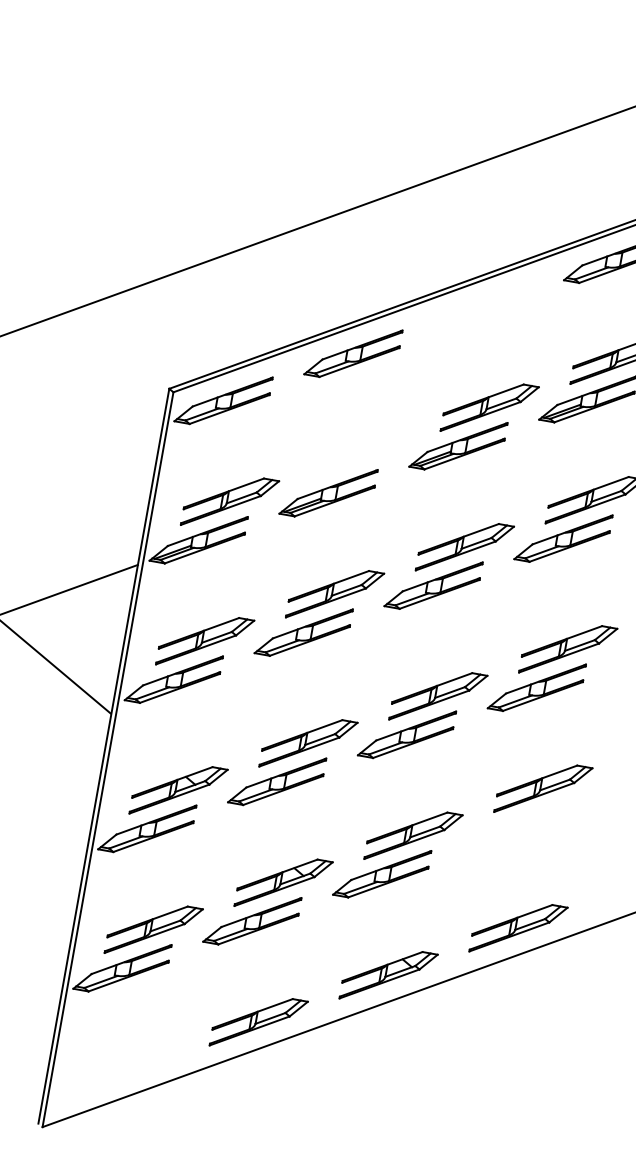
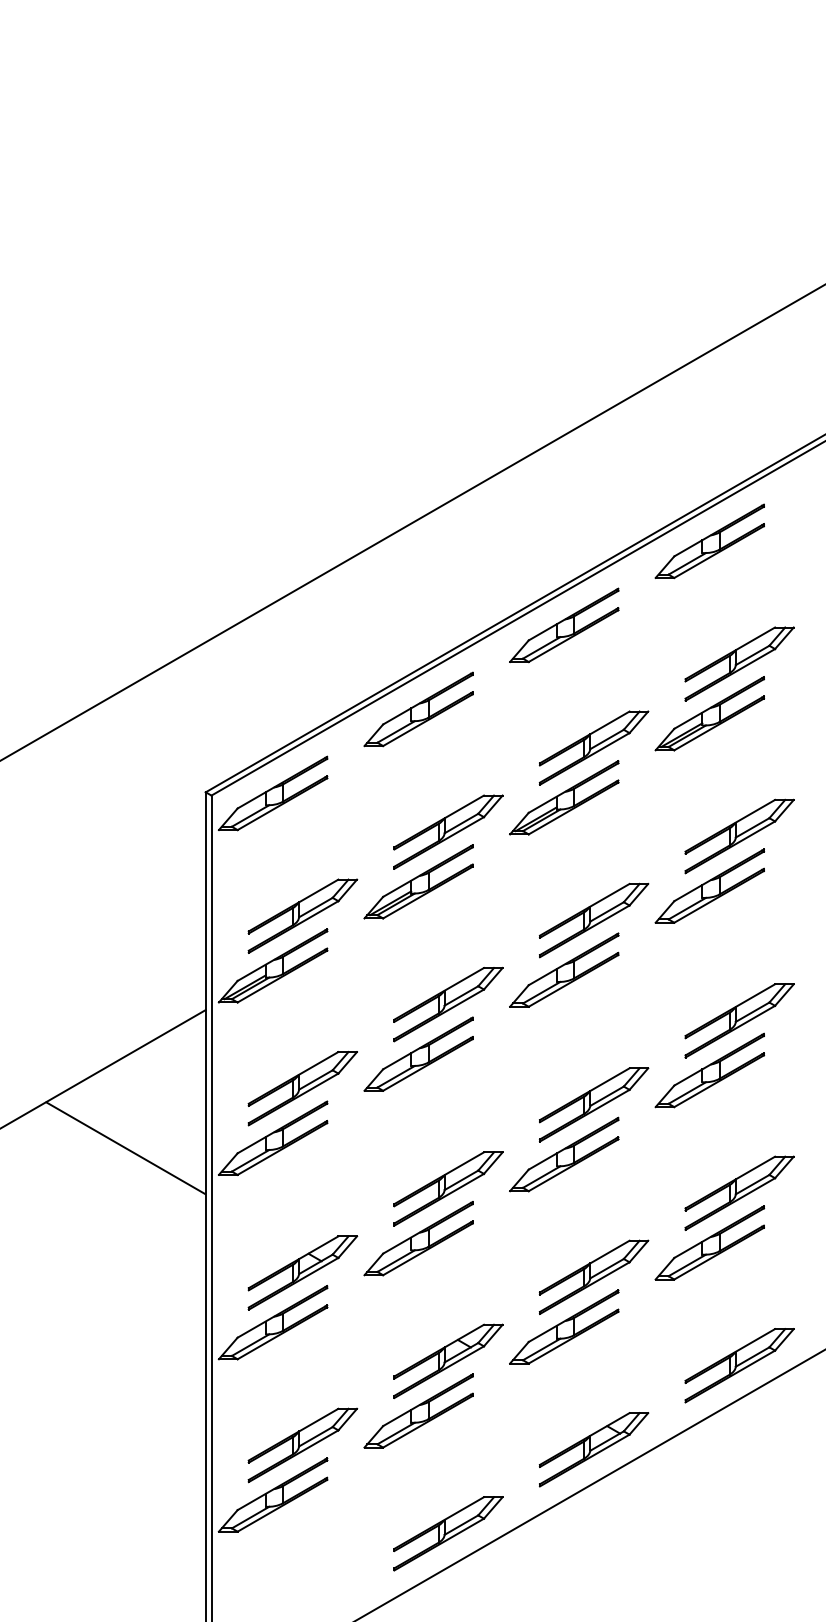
part: (483, 305) -> (564, 625), added
part: (359, 455) -> (448, 831), added
part: (511, 825) -> (709, 1242), added

